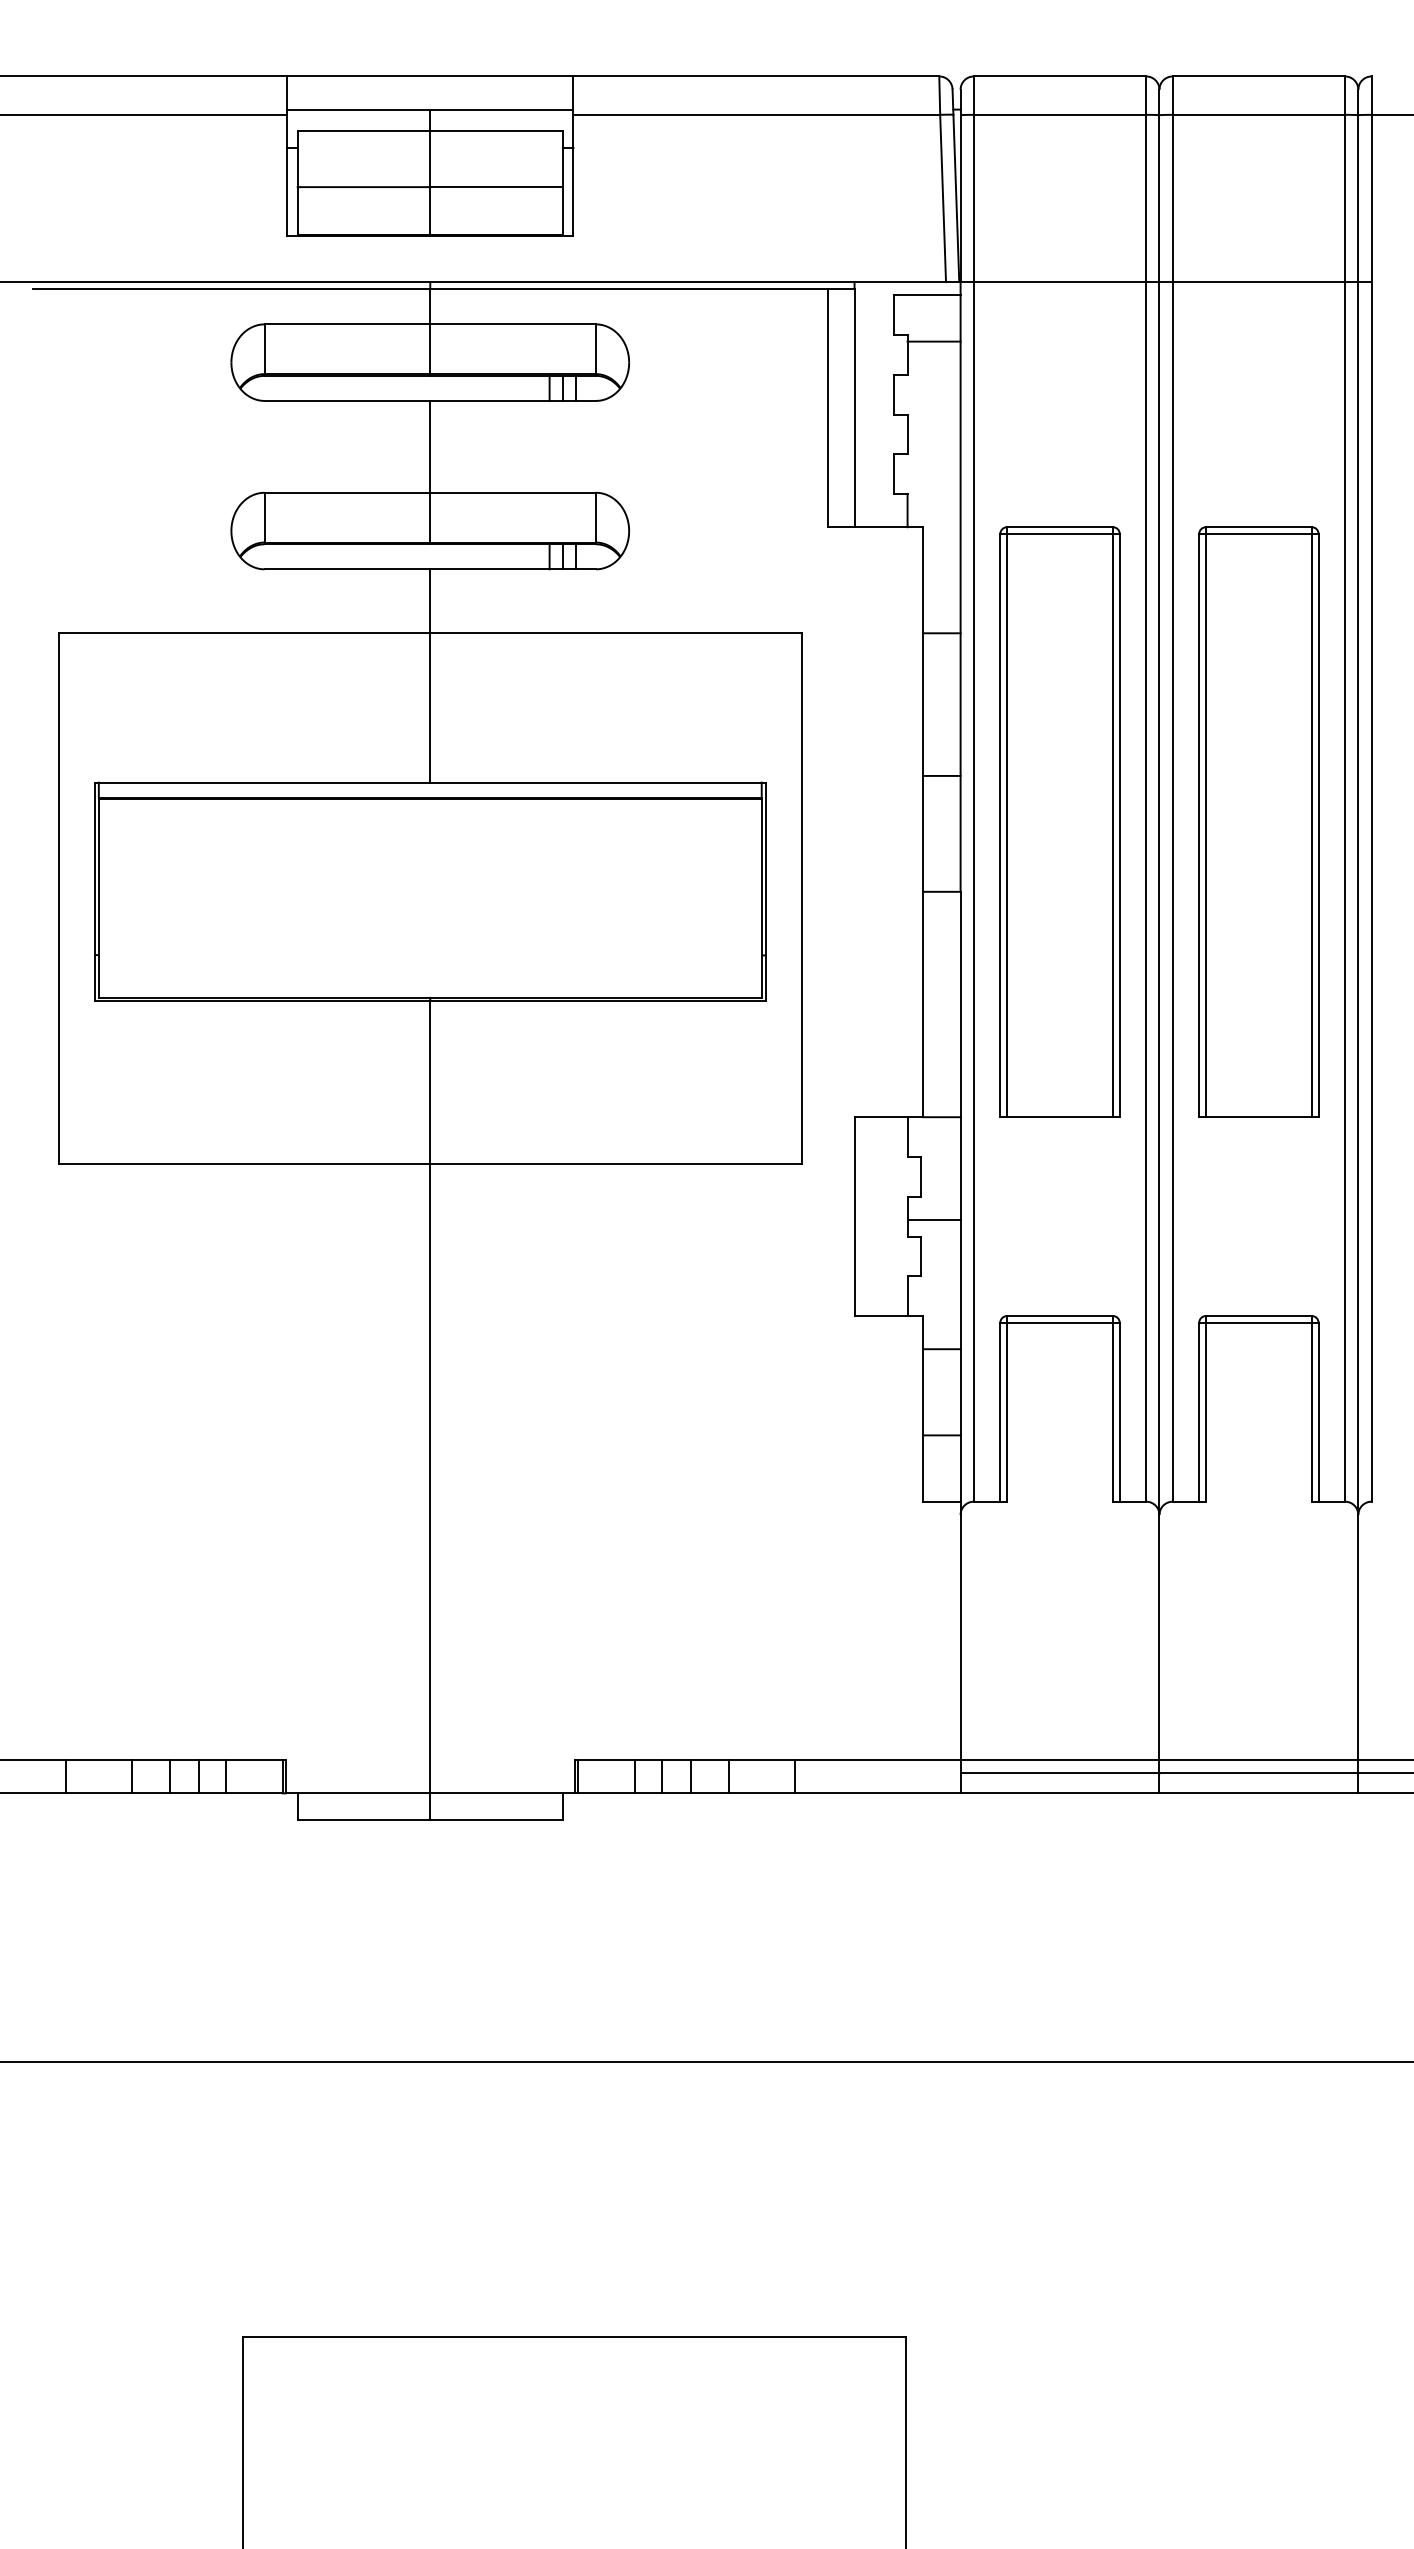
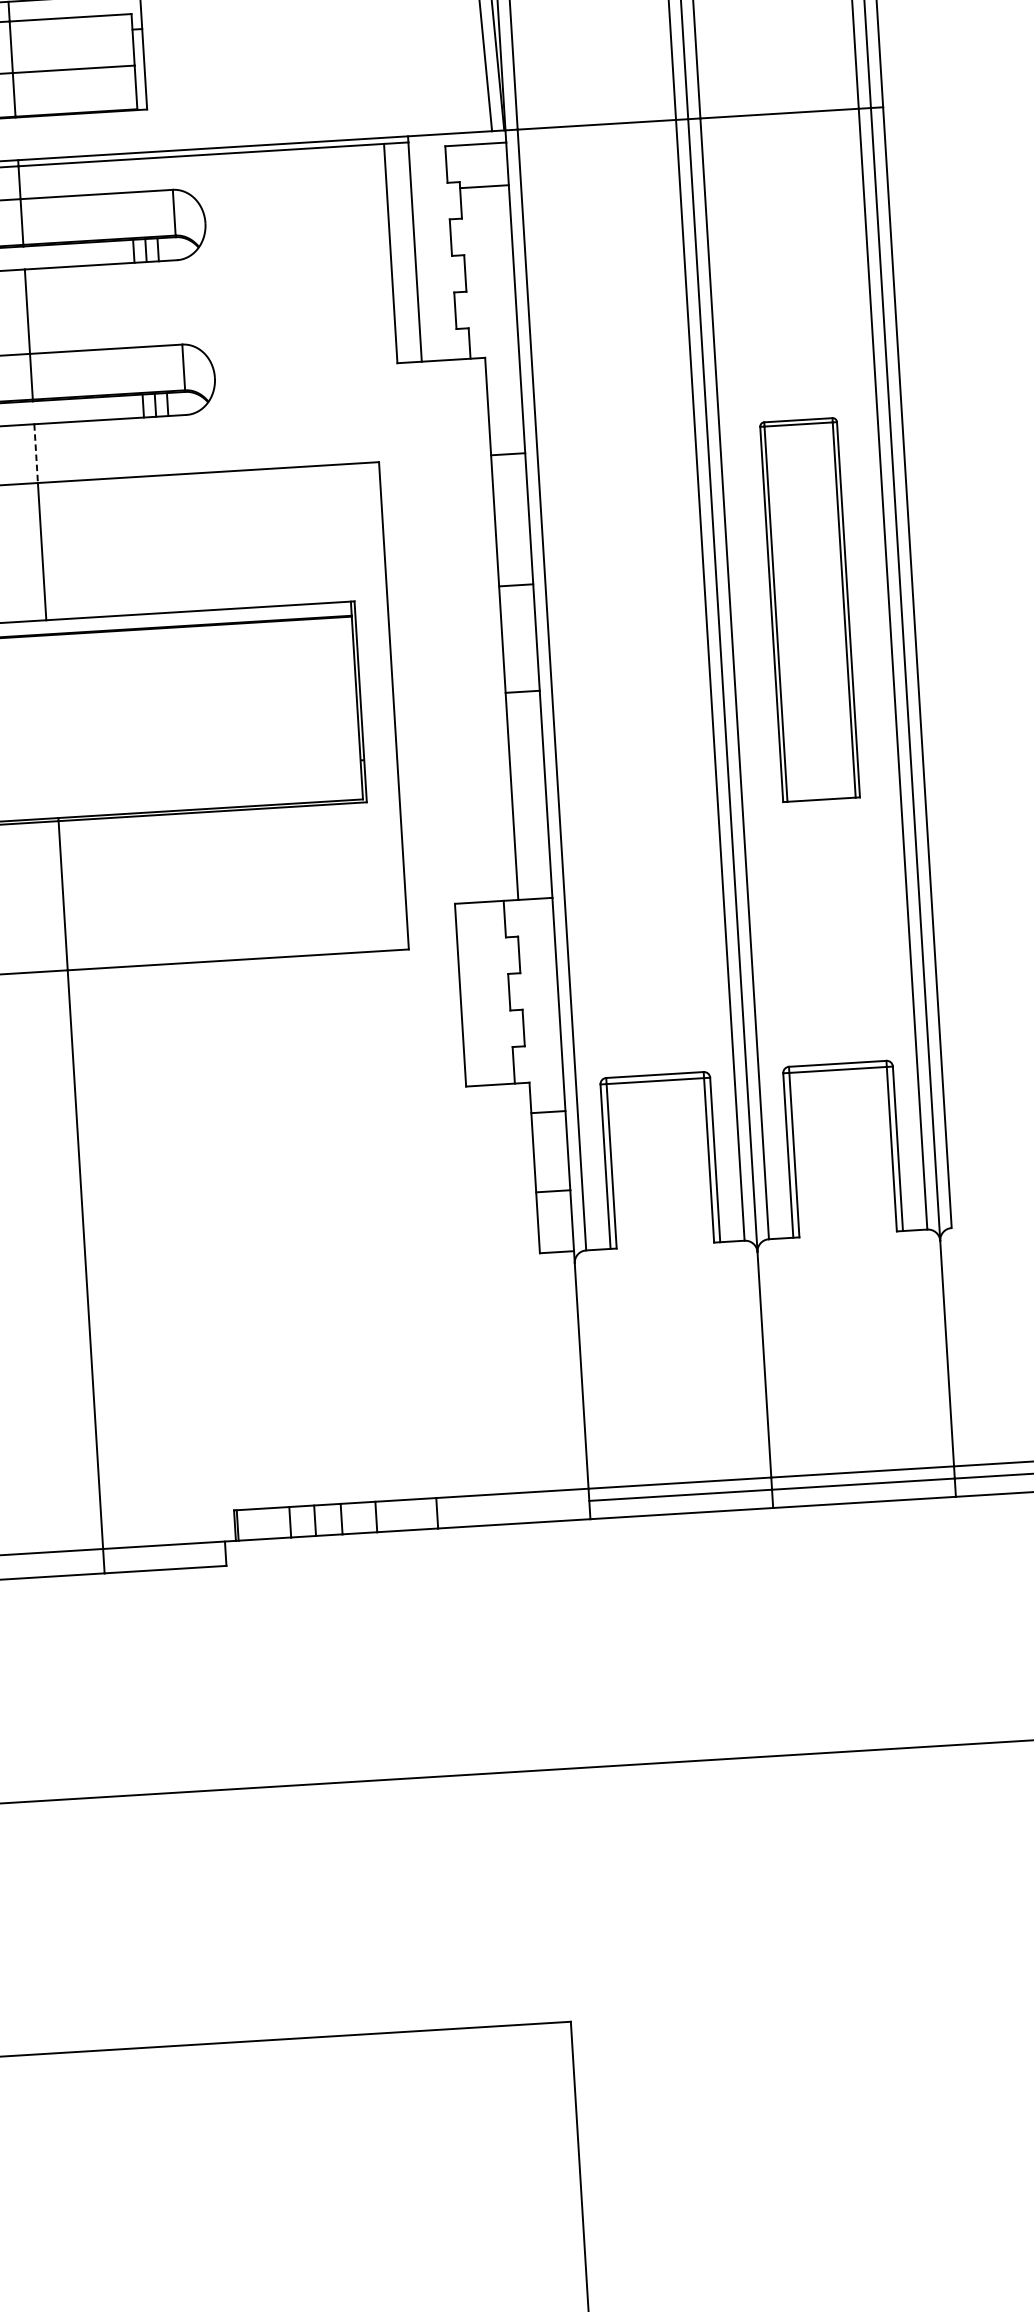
line: (430, 601) -> (36, 453), solid -> dashed
part: (1059, 821) -> (626, 620), removed
part: (1258, 821) -> (809, 609), size x0.7
line: (933, 1219) -> (533, 993), removed

